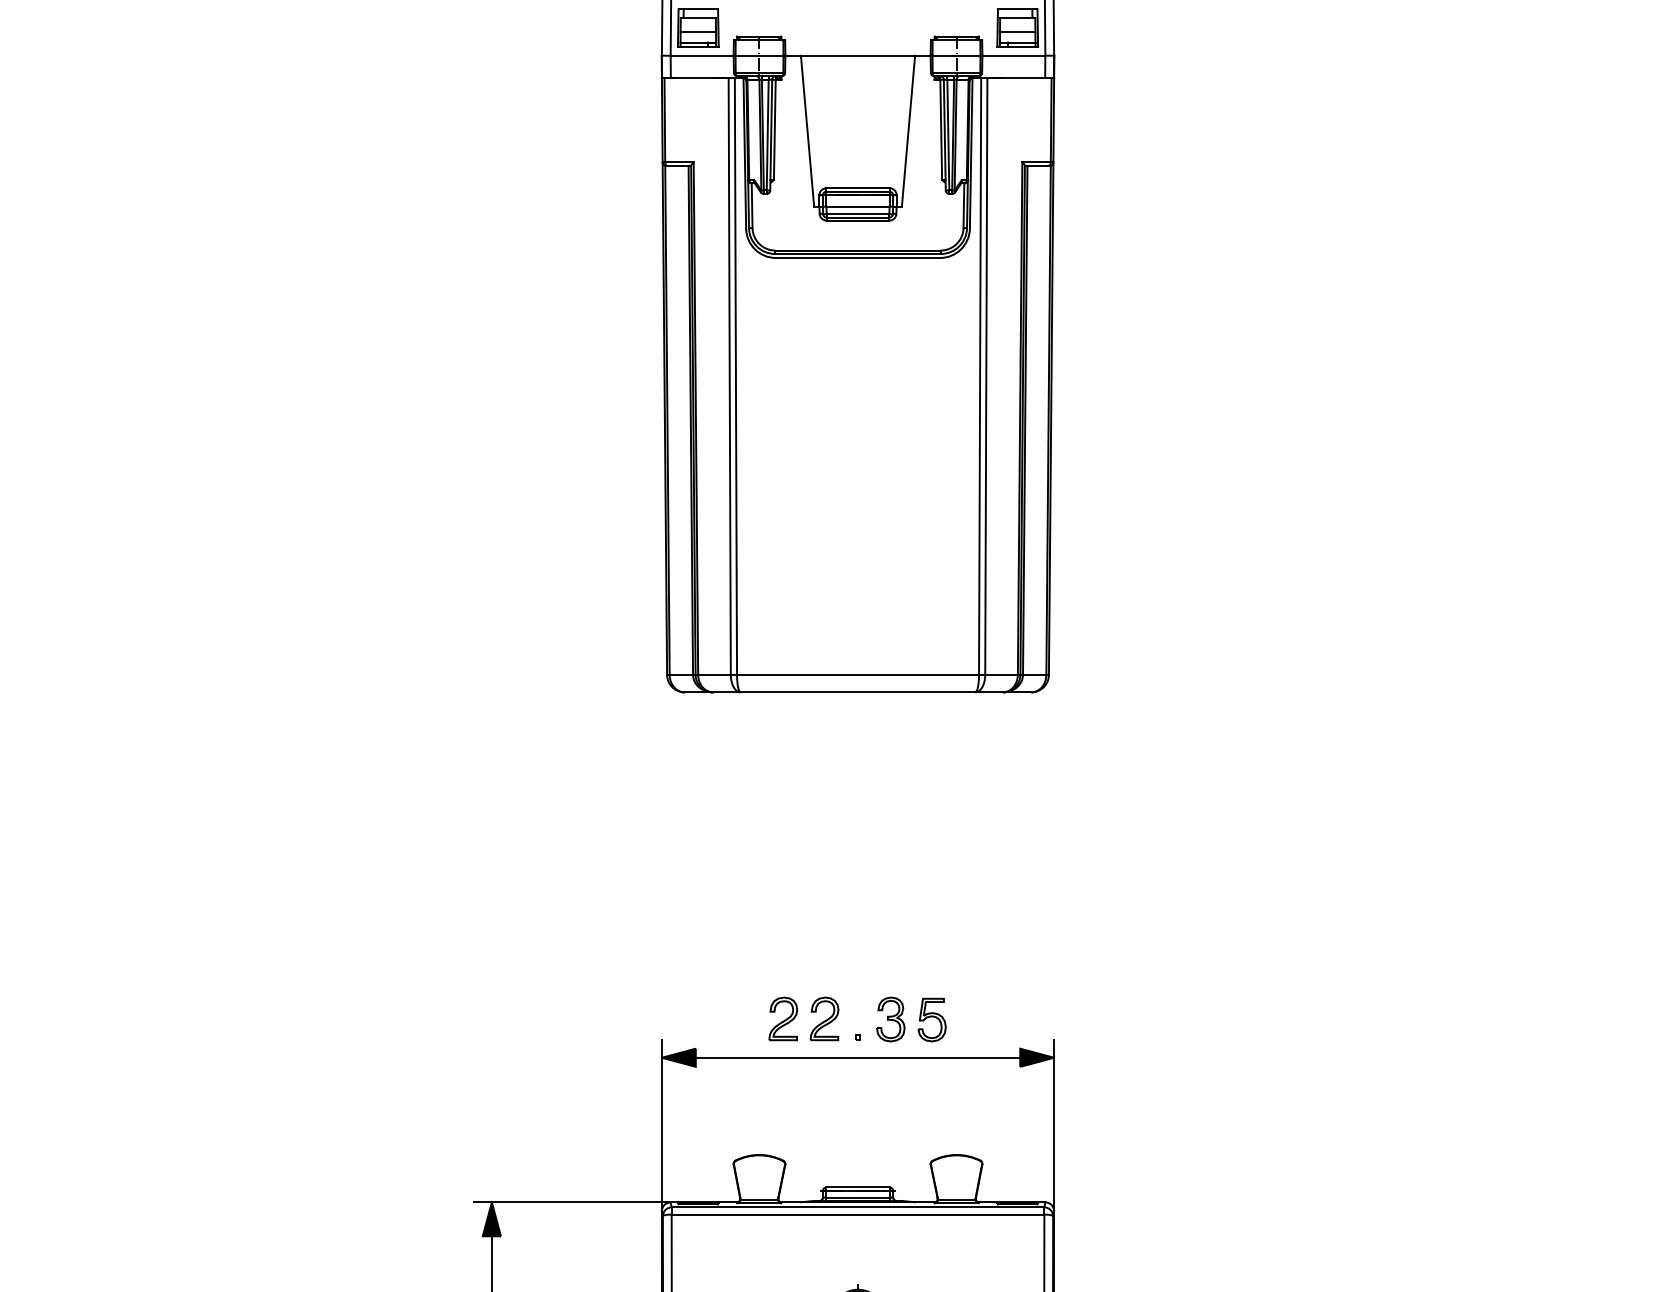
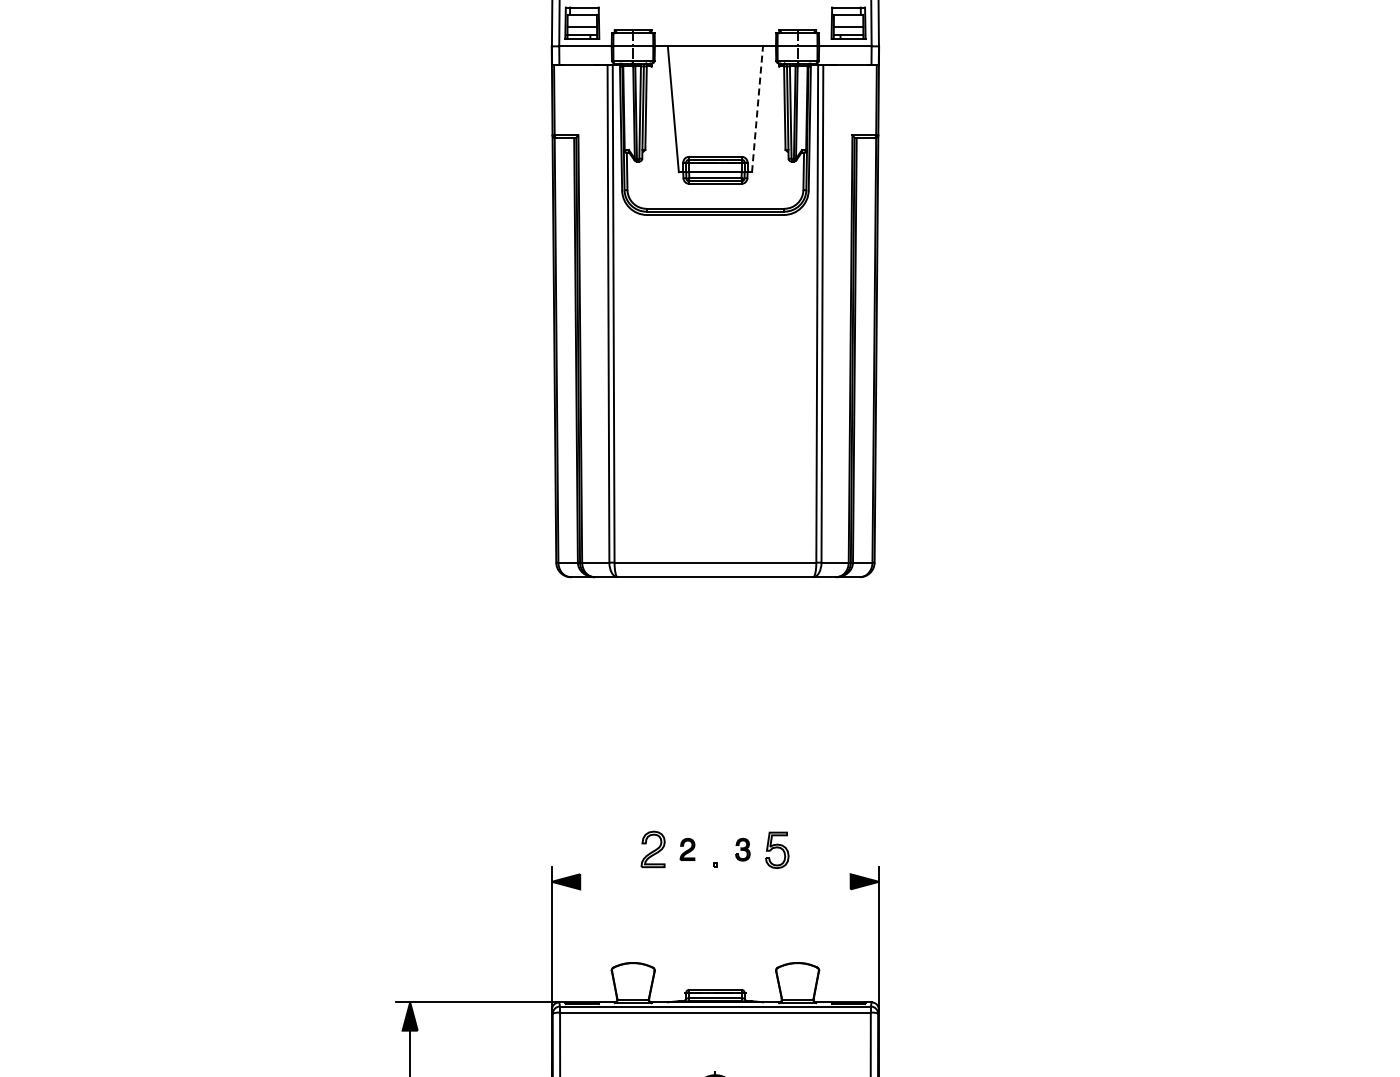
line: (908, 130) -> (757, 108), solid -> dashed
part: (824, 1019) -> (687, 849), size x0.6
part: (890, 1019) -> (742, 849), size x0.6
line: (858, 1057) -> (715, 881), removed

